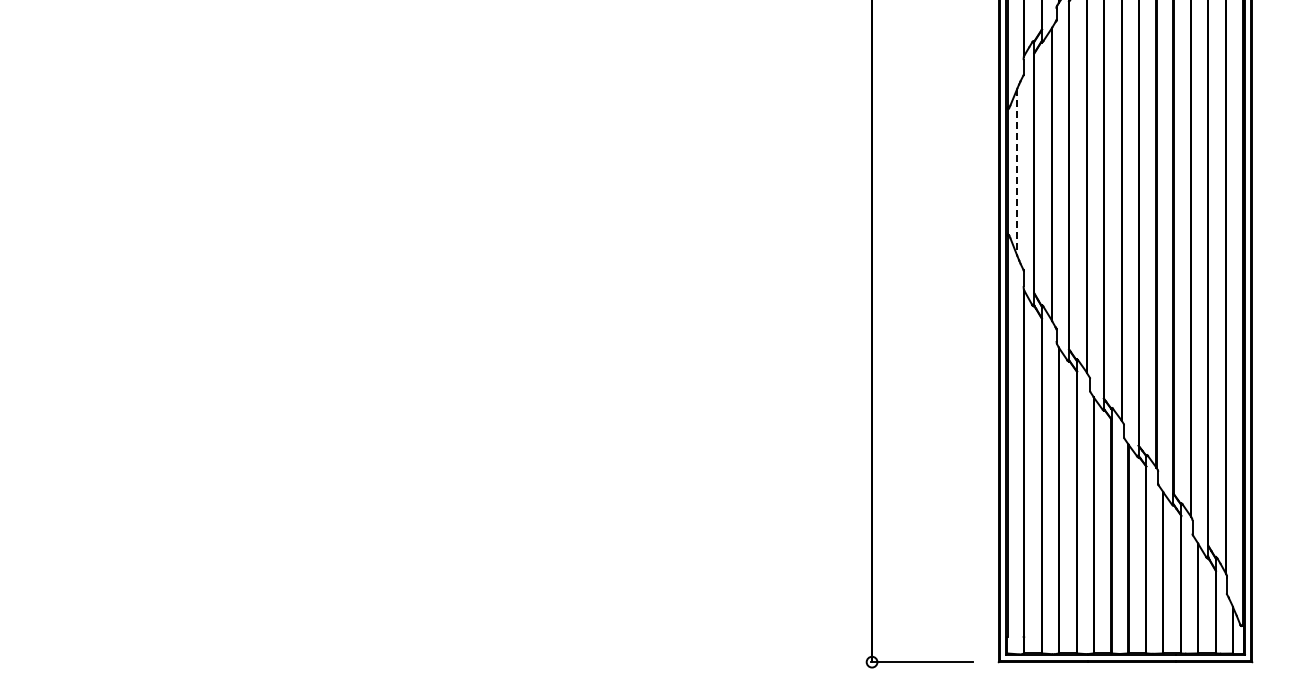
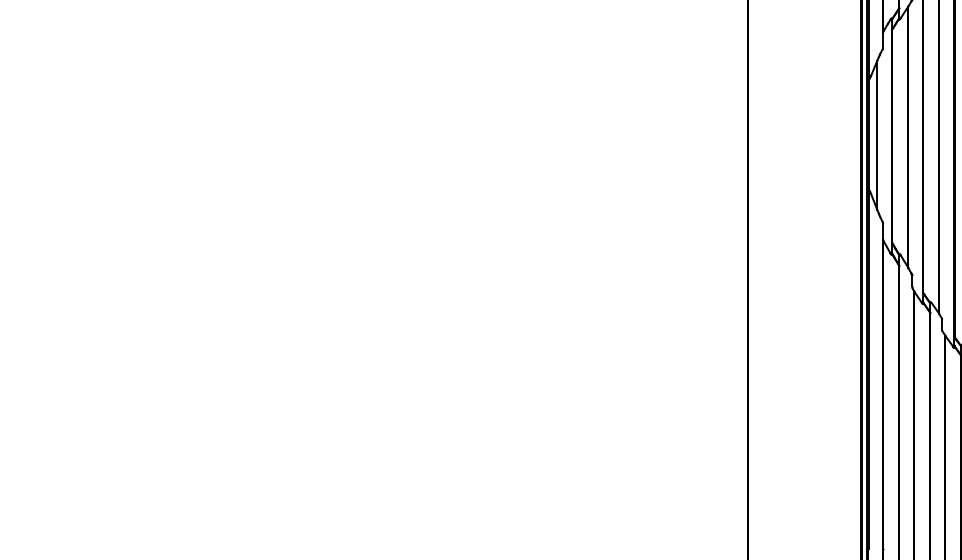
line: (1017, 172) -> (877, 135), dashed -> solid

